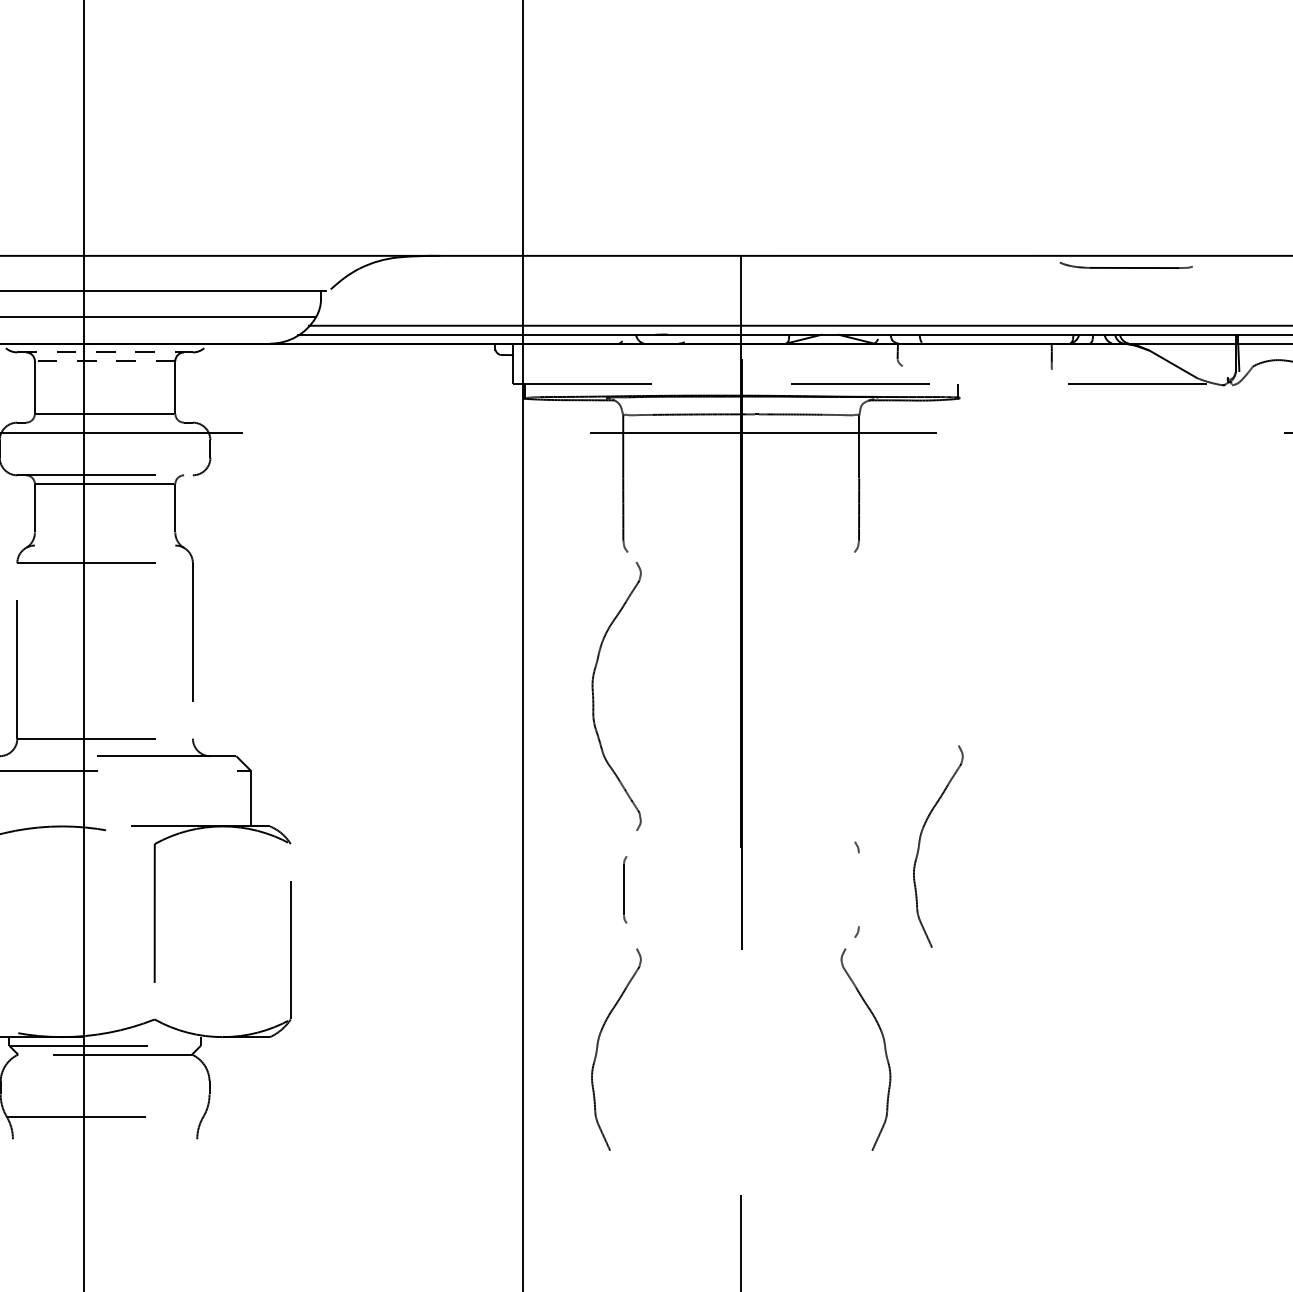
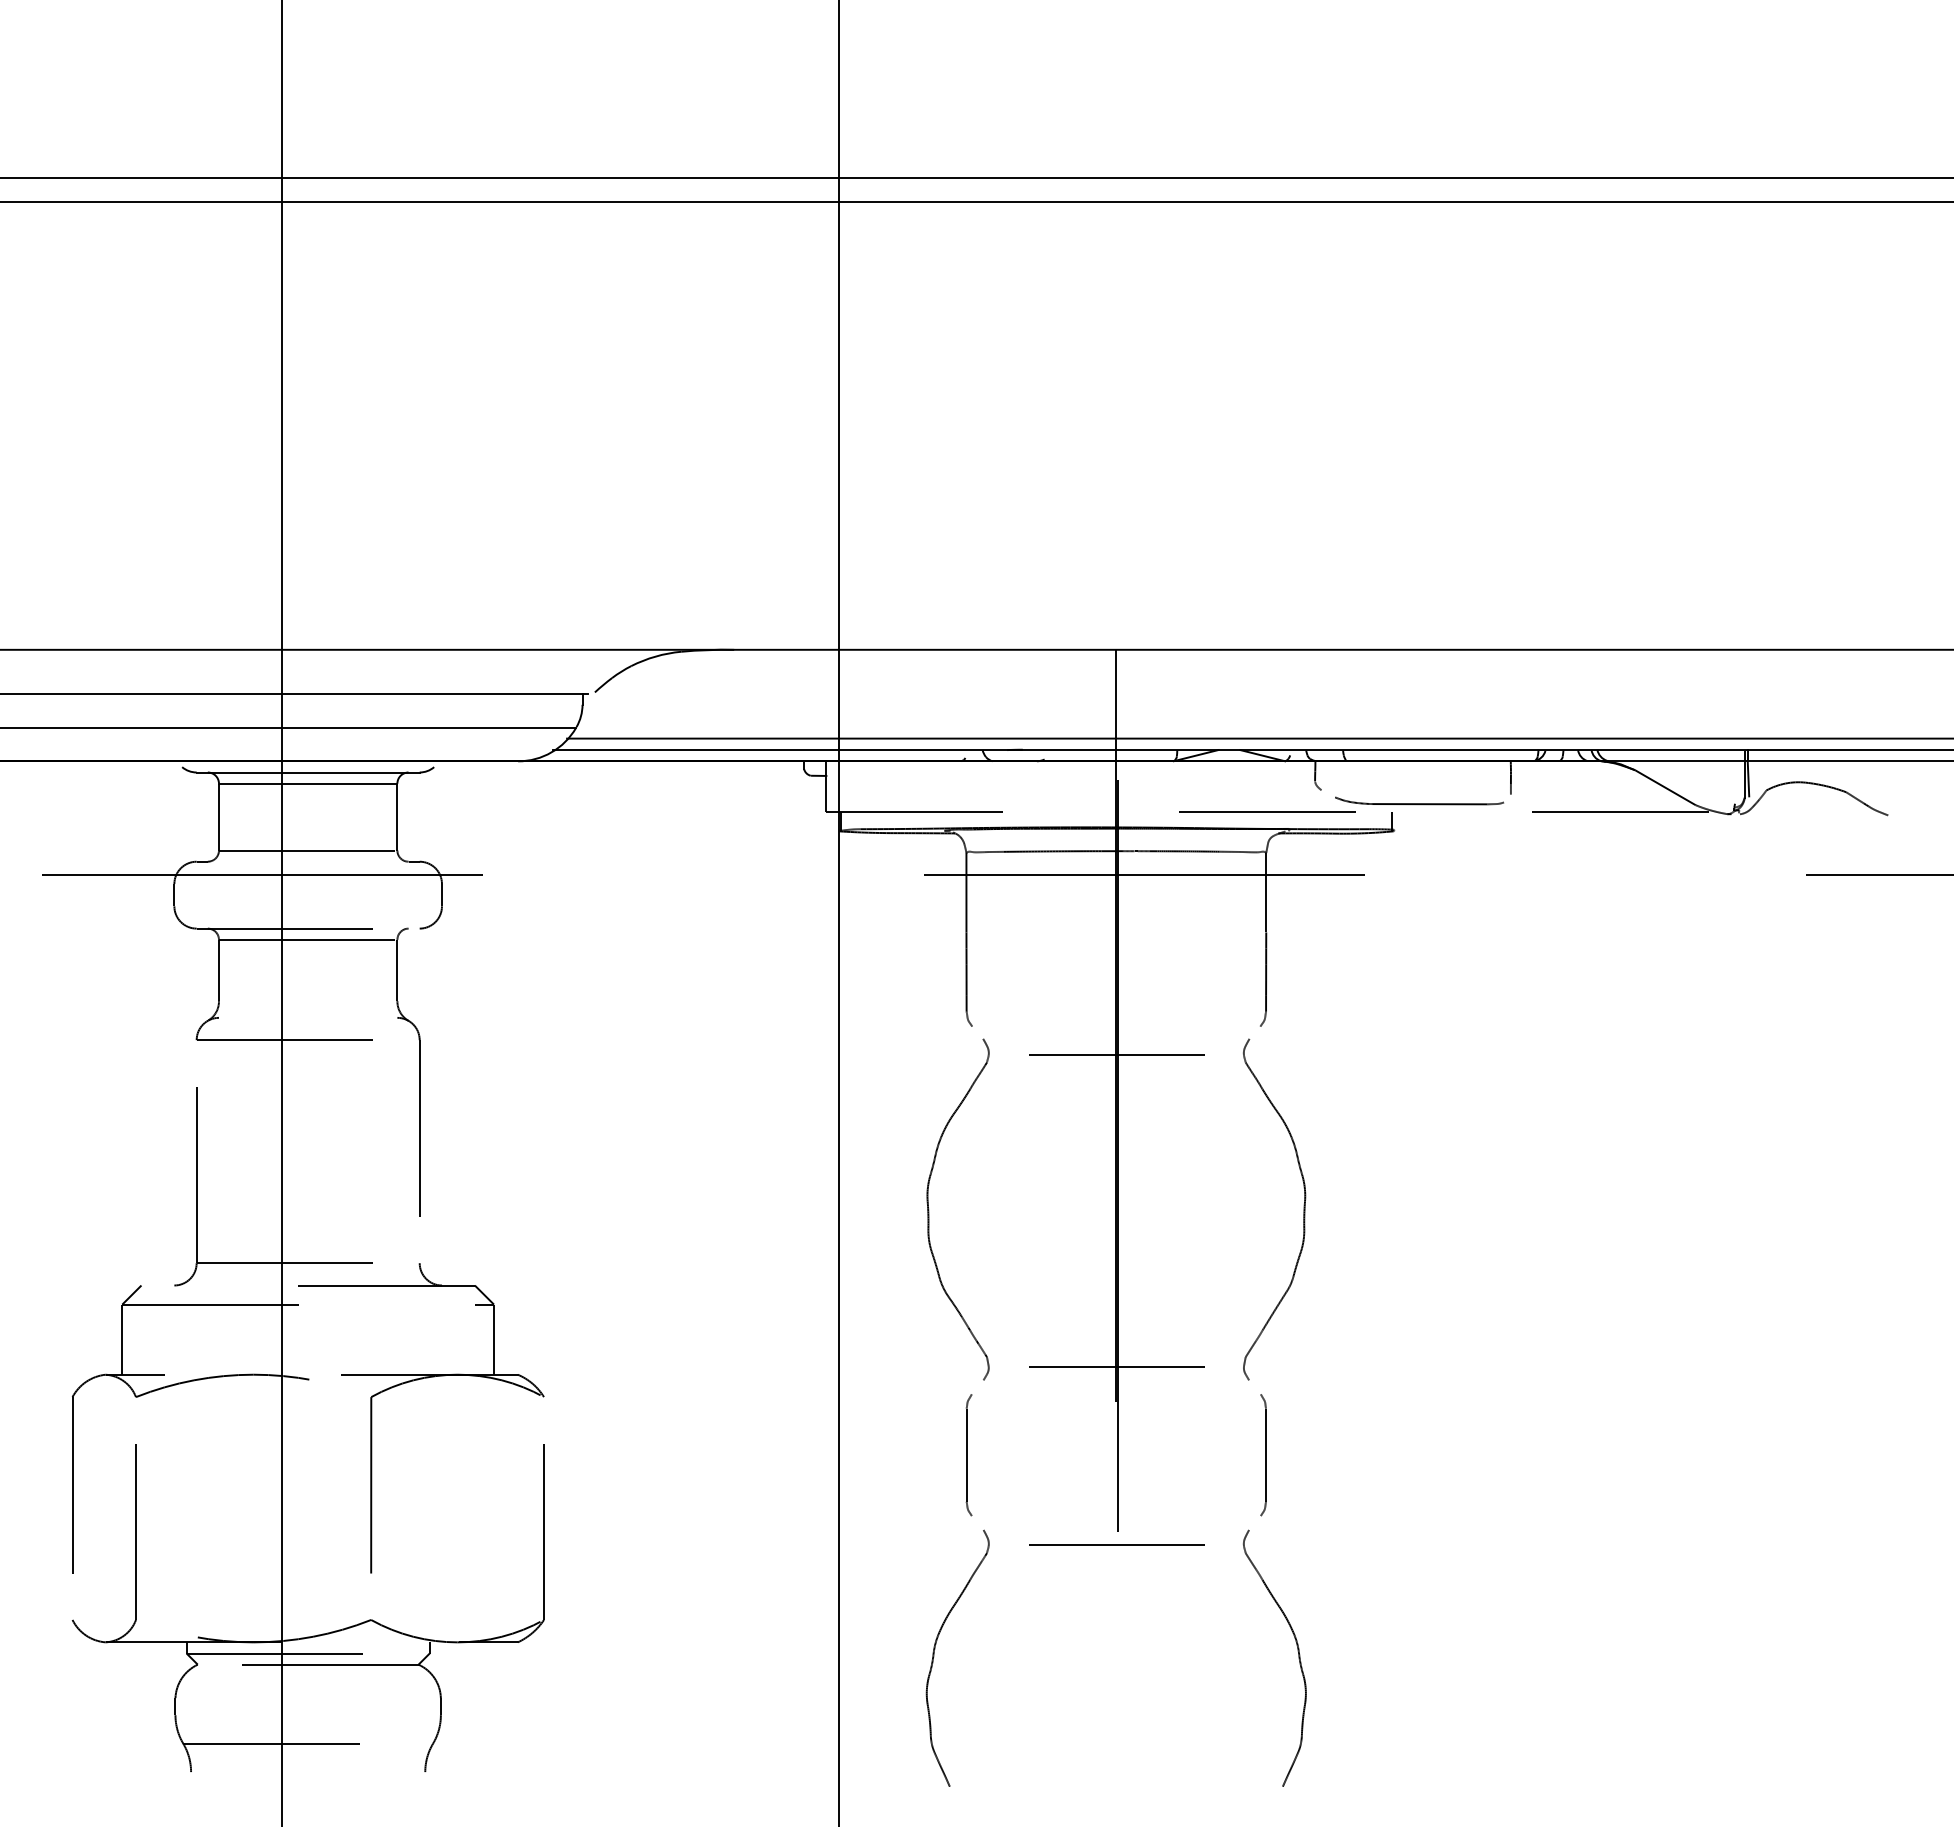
part: (1126, 265) -> (1419, 800), moved
line: (105, 352) -> (308, 772), dashed -> solid
line: (104, 361) -> (307, 783), dashed -> solid
line: (742, 574) -> (1117, 1054), added
part: (888, 696) -> (1303, 1209), added
line: (742, 819) -> (1117, 1366), added
part: (920, 845) -> (1343, 1399), removed
line: (859, 889) -> (1266, 1454), added
part: (624, 890) -> (968, 1455), size x1.43
line: (742, 960) -> (1117, 1545), added

